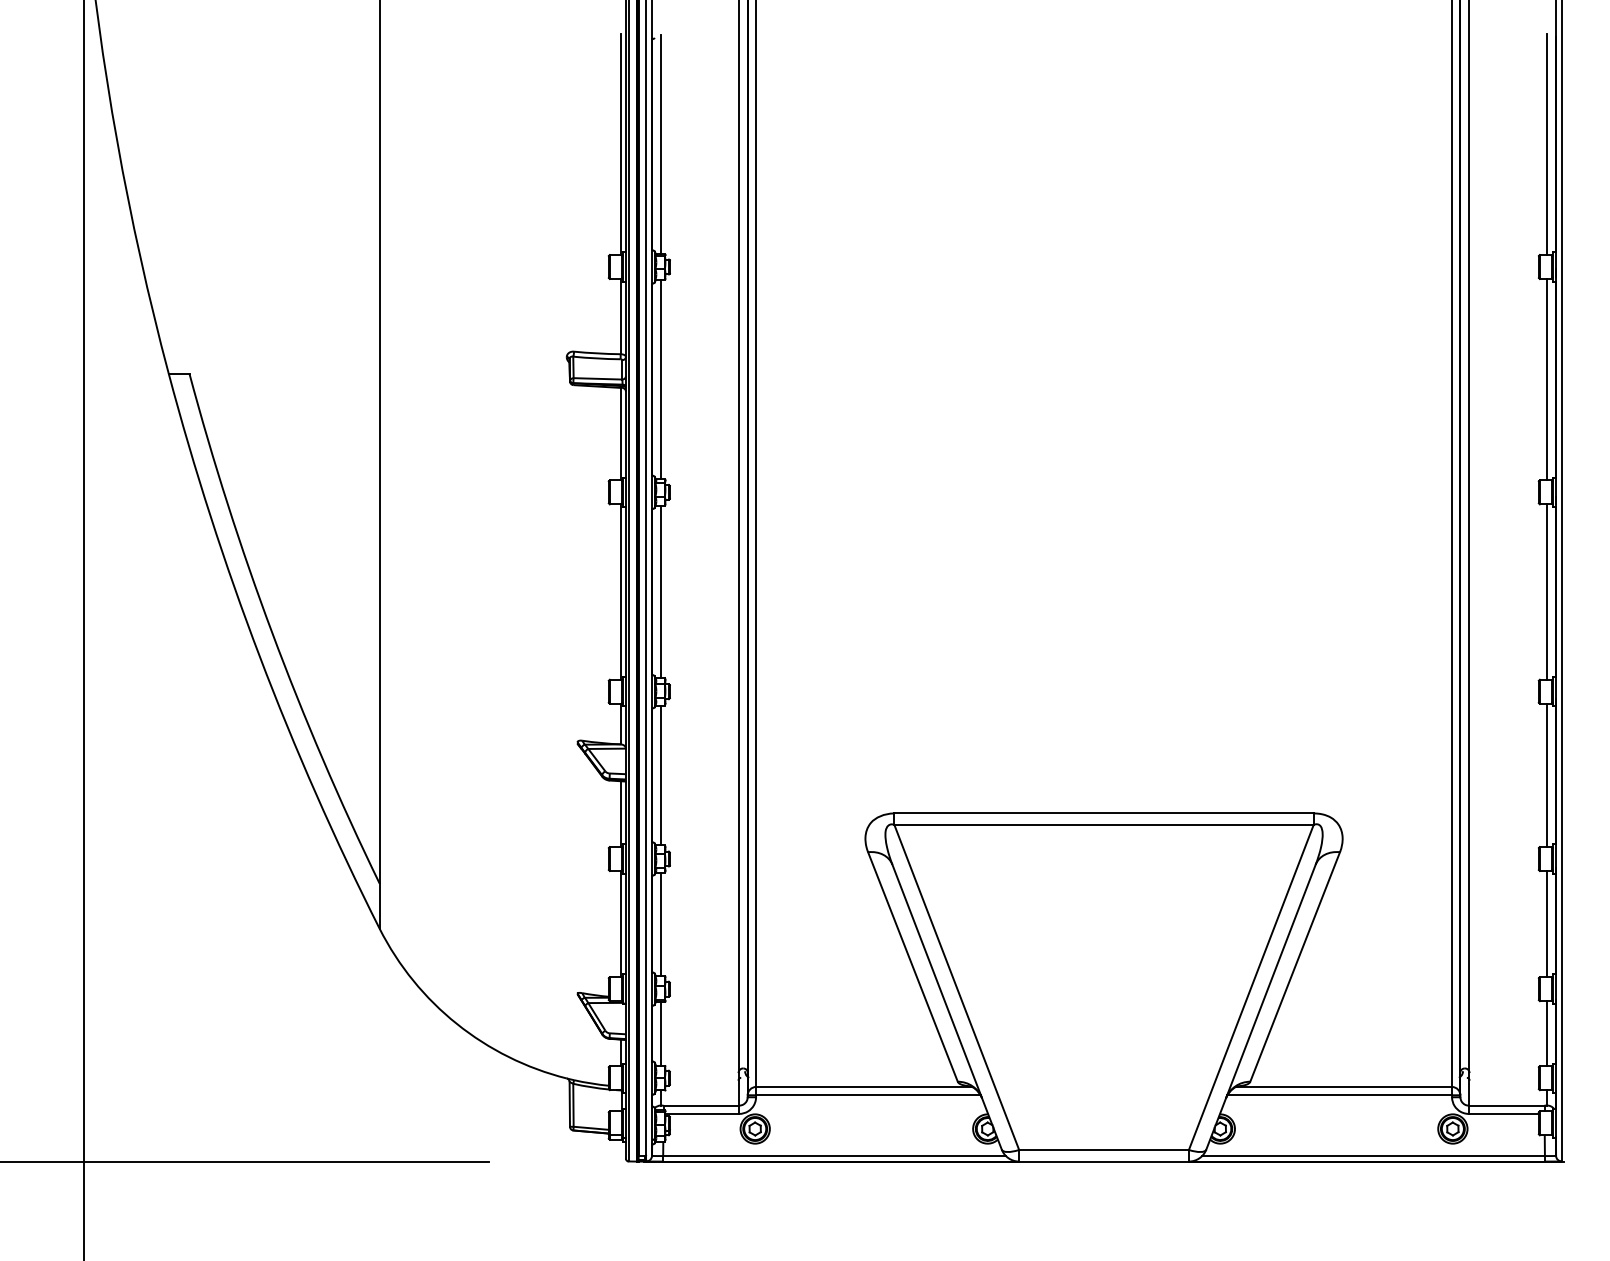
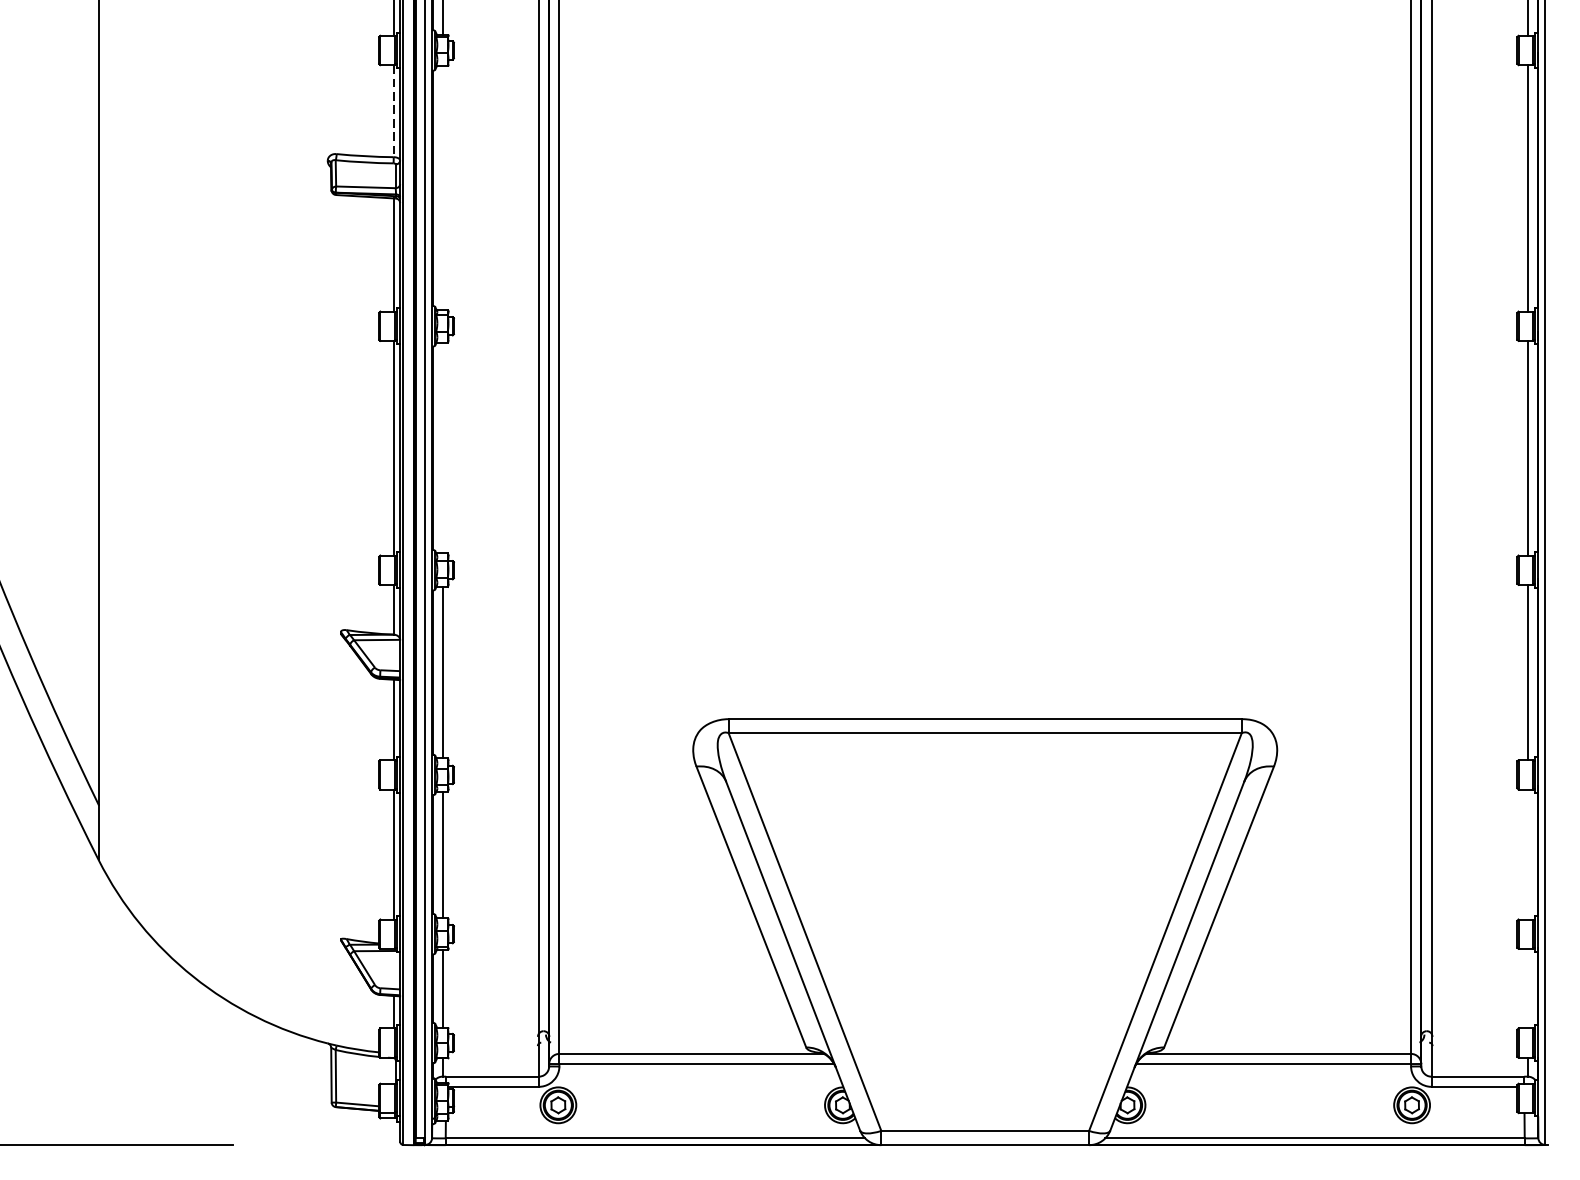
line: (620, 316) -> (393, 111), solid -> dashed
line: (660, 378) -> (442, 186), removed
line: (660, 591) -> (442, 447), removed
line: (1547, 923) -> (1527, 853), removed
line: (1547, 1033) -> (1527, 988), removed

